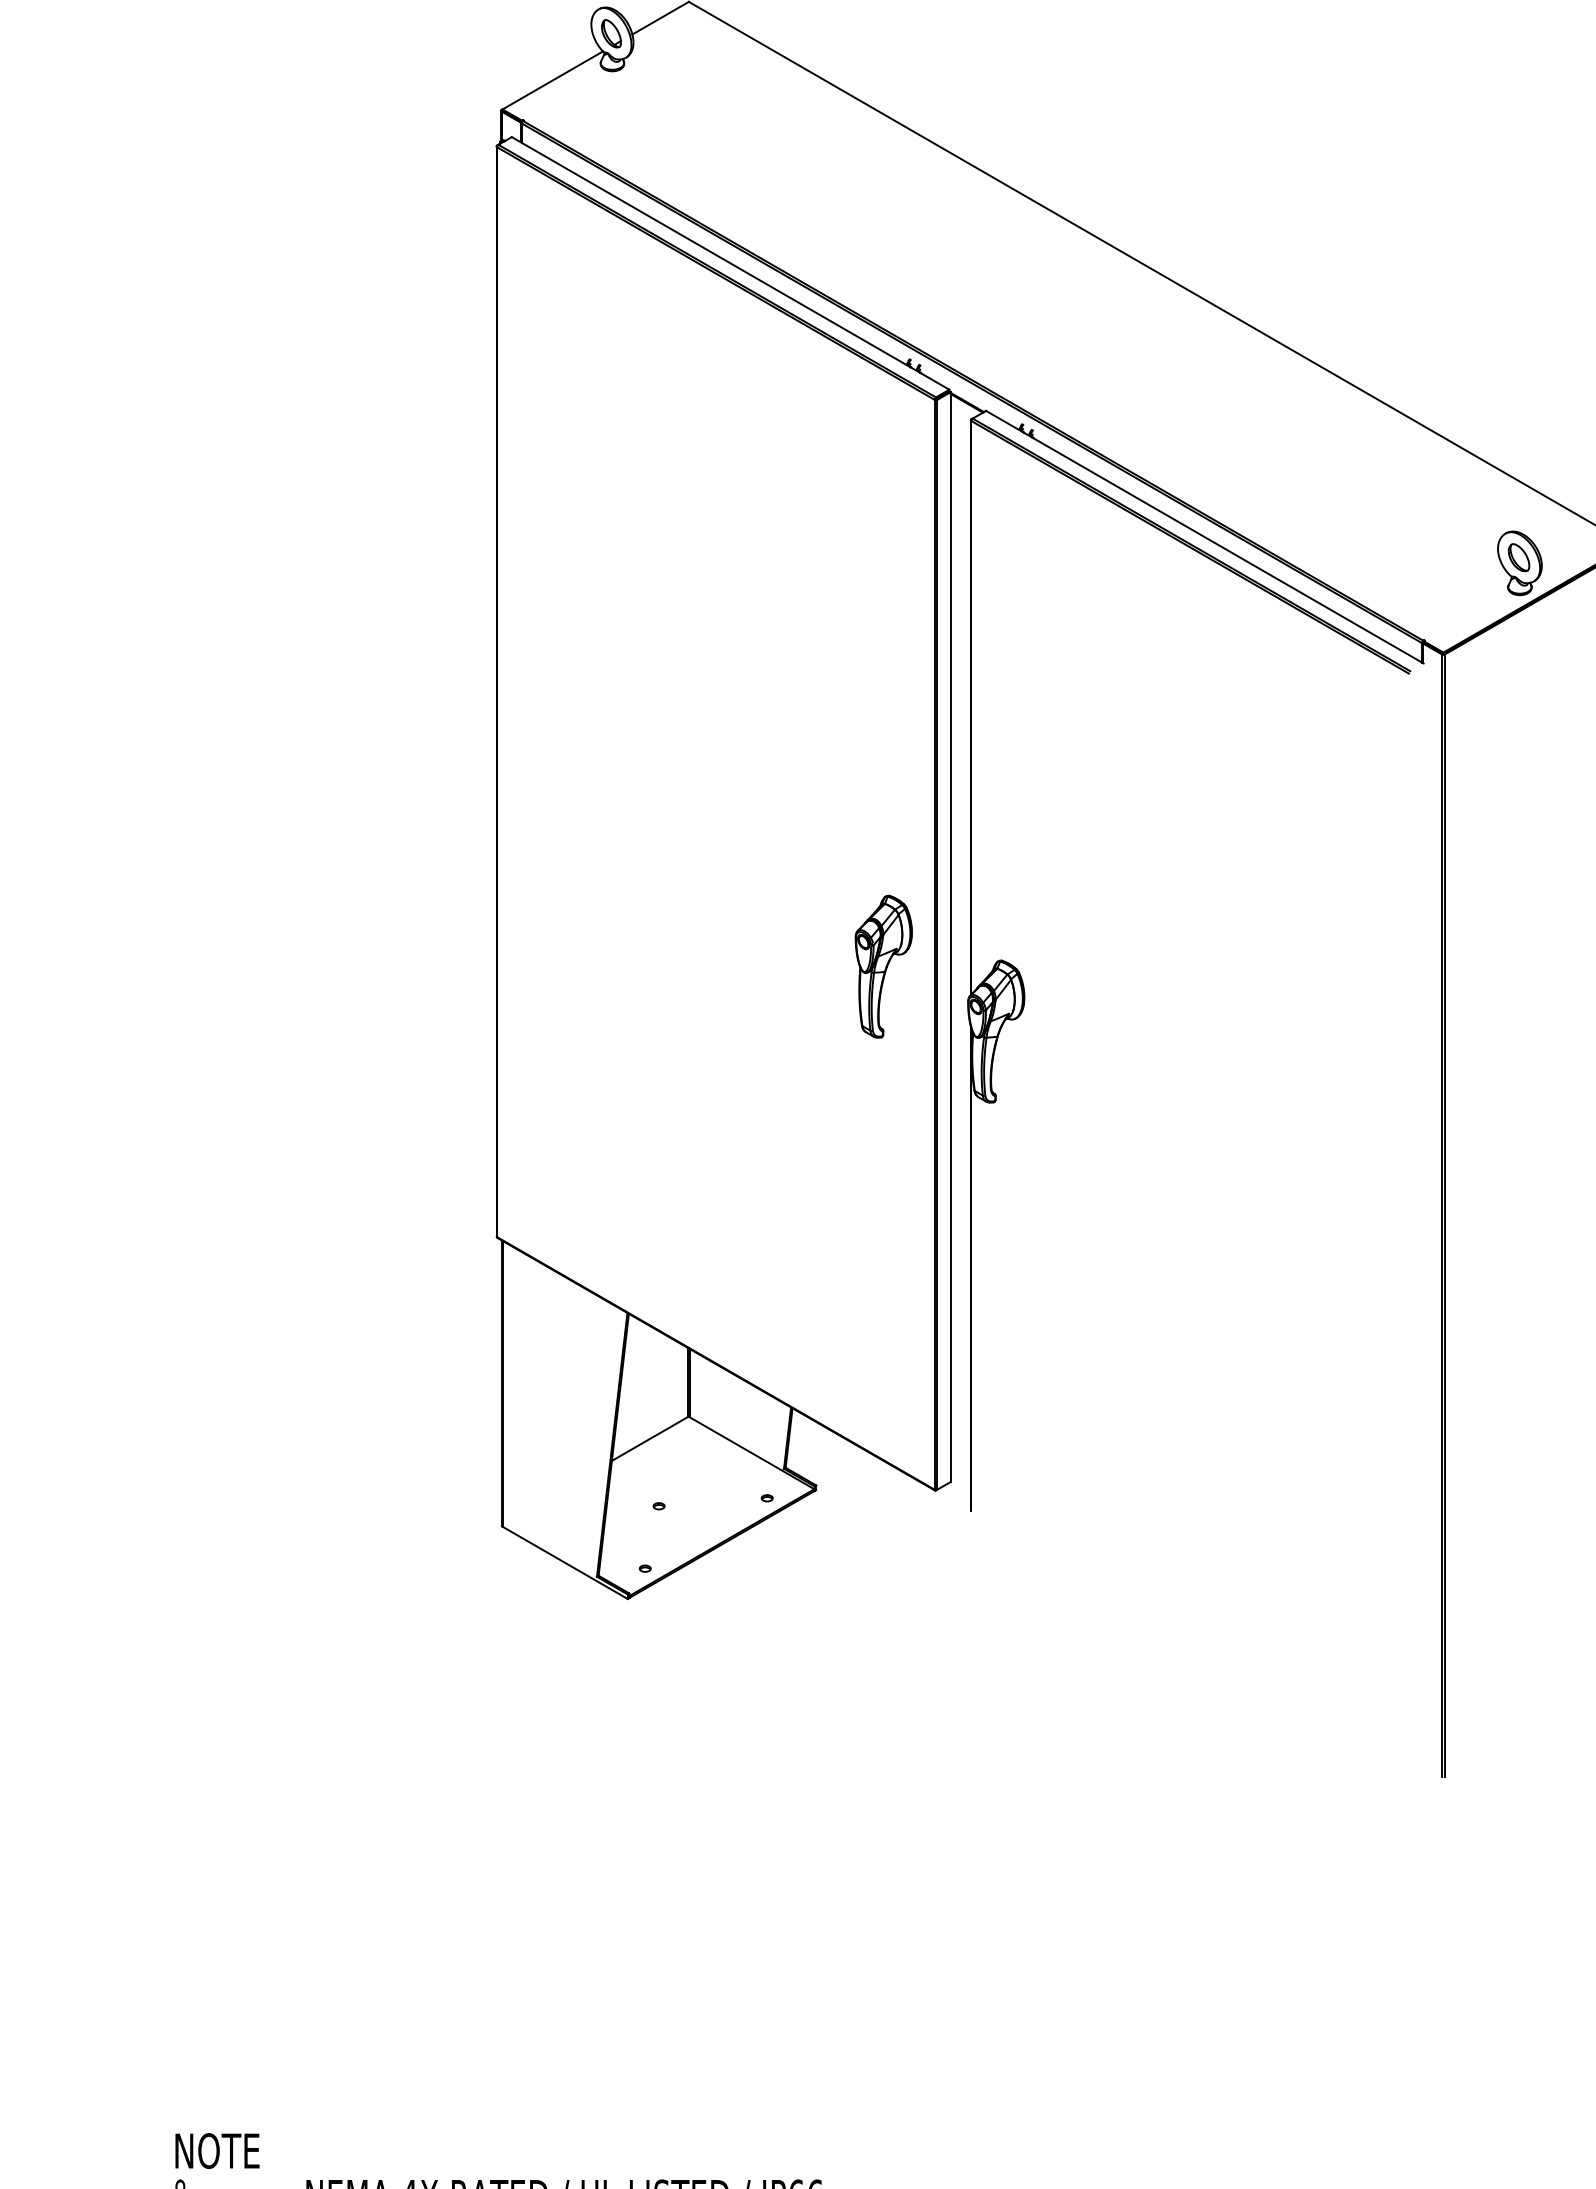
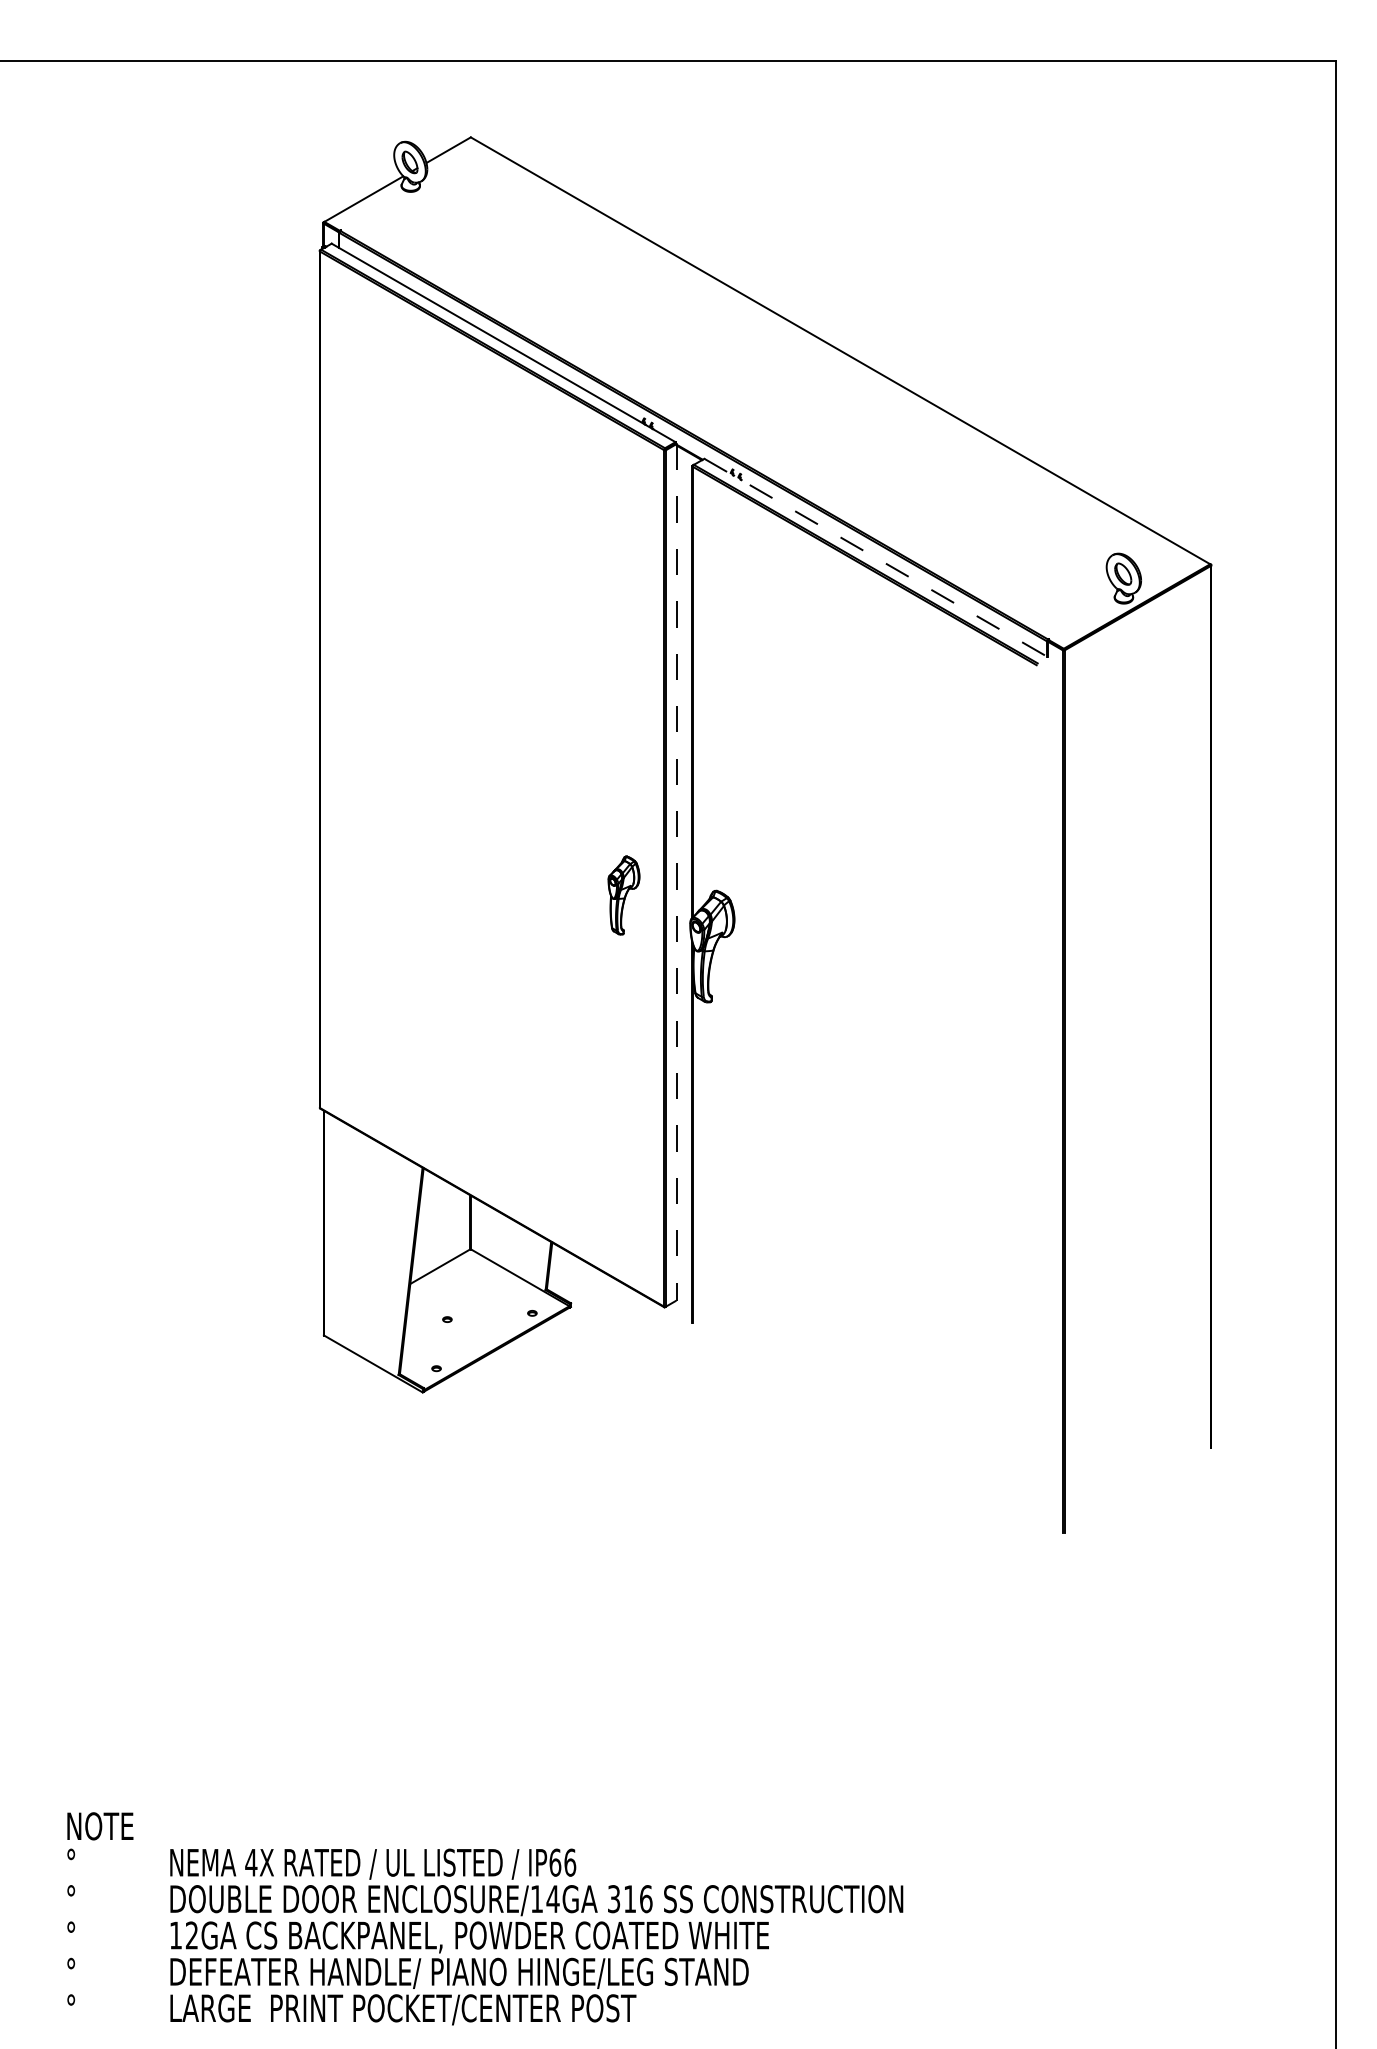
line: (1205, 537) -> (876, 558), solid -> dashed
line: (950, 937) -> (676, 872), solid -> dashed
part: (883, 966) -> (623, 895), size x0.7

